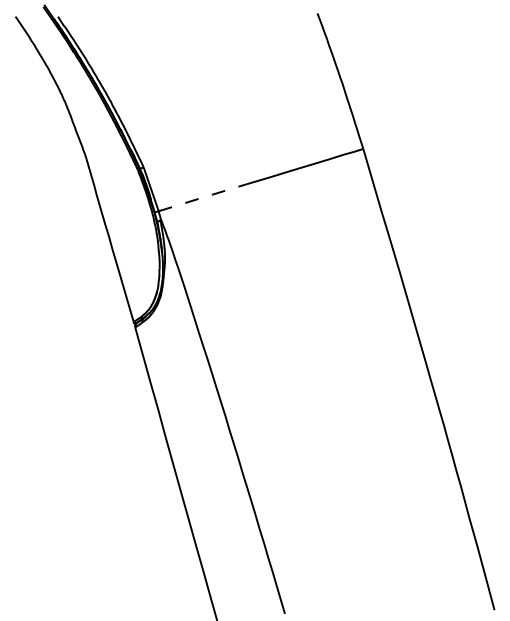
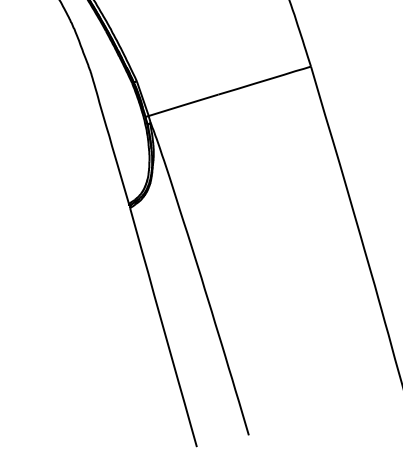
line: (202, 197) -> (183, 105), dashed -> solid

